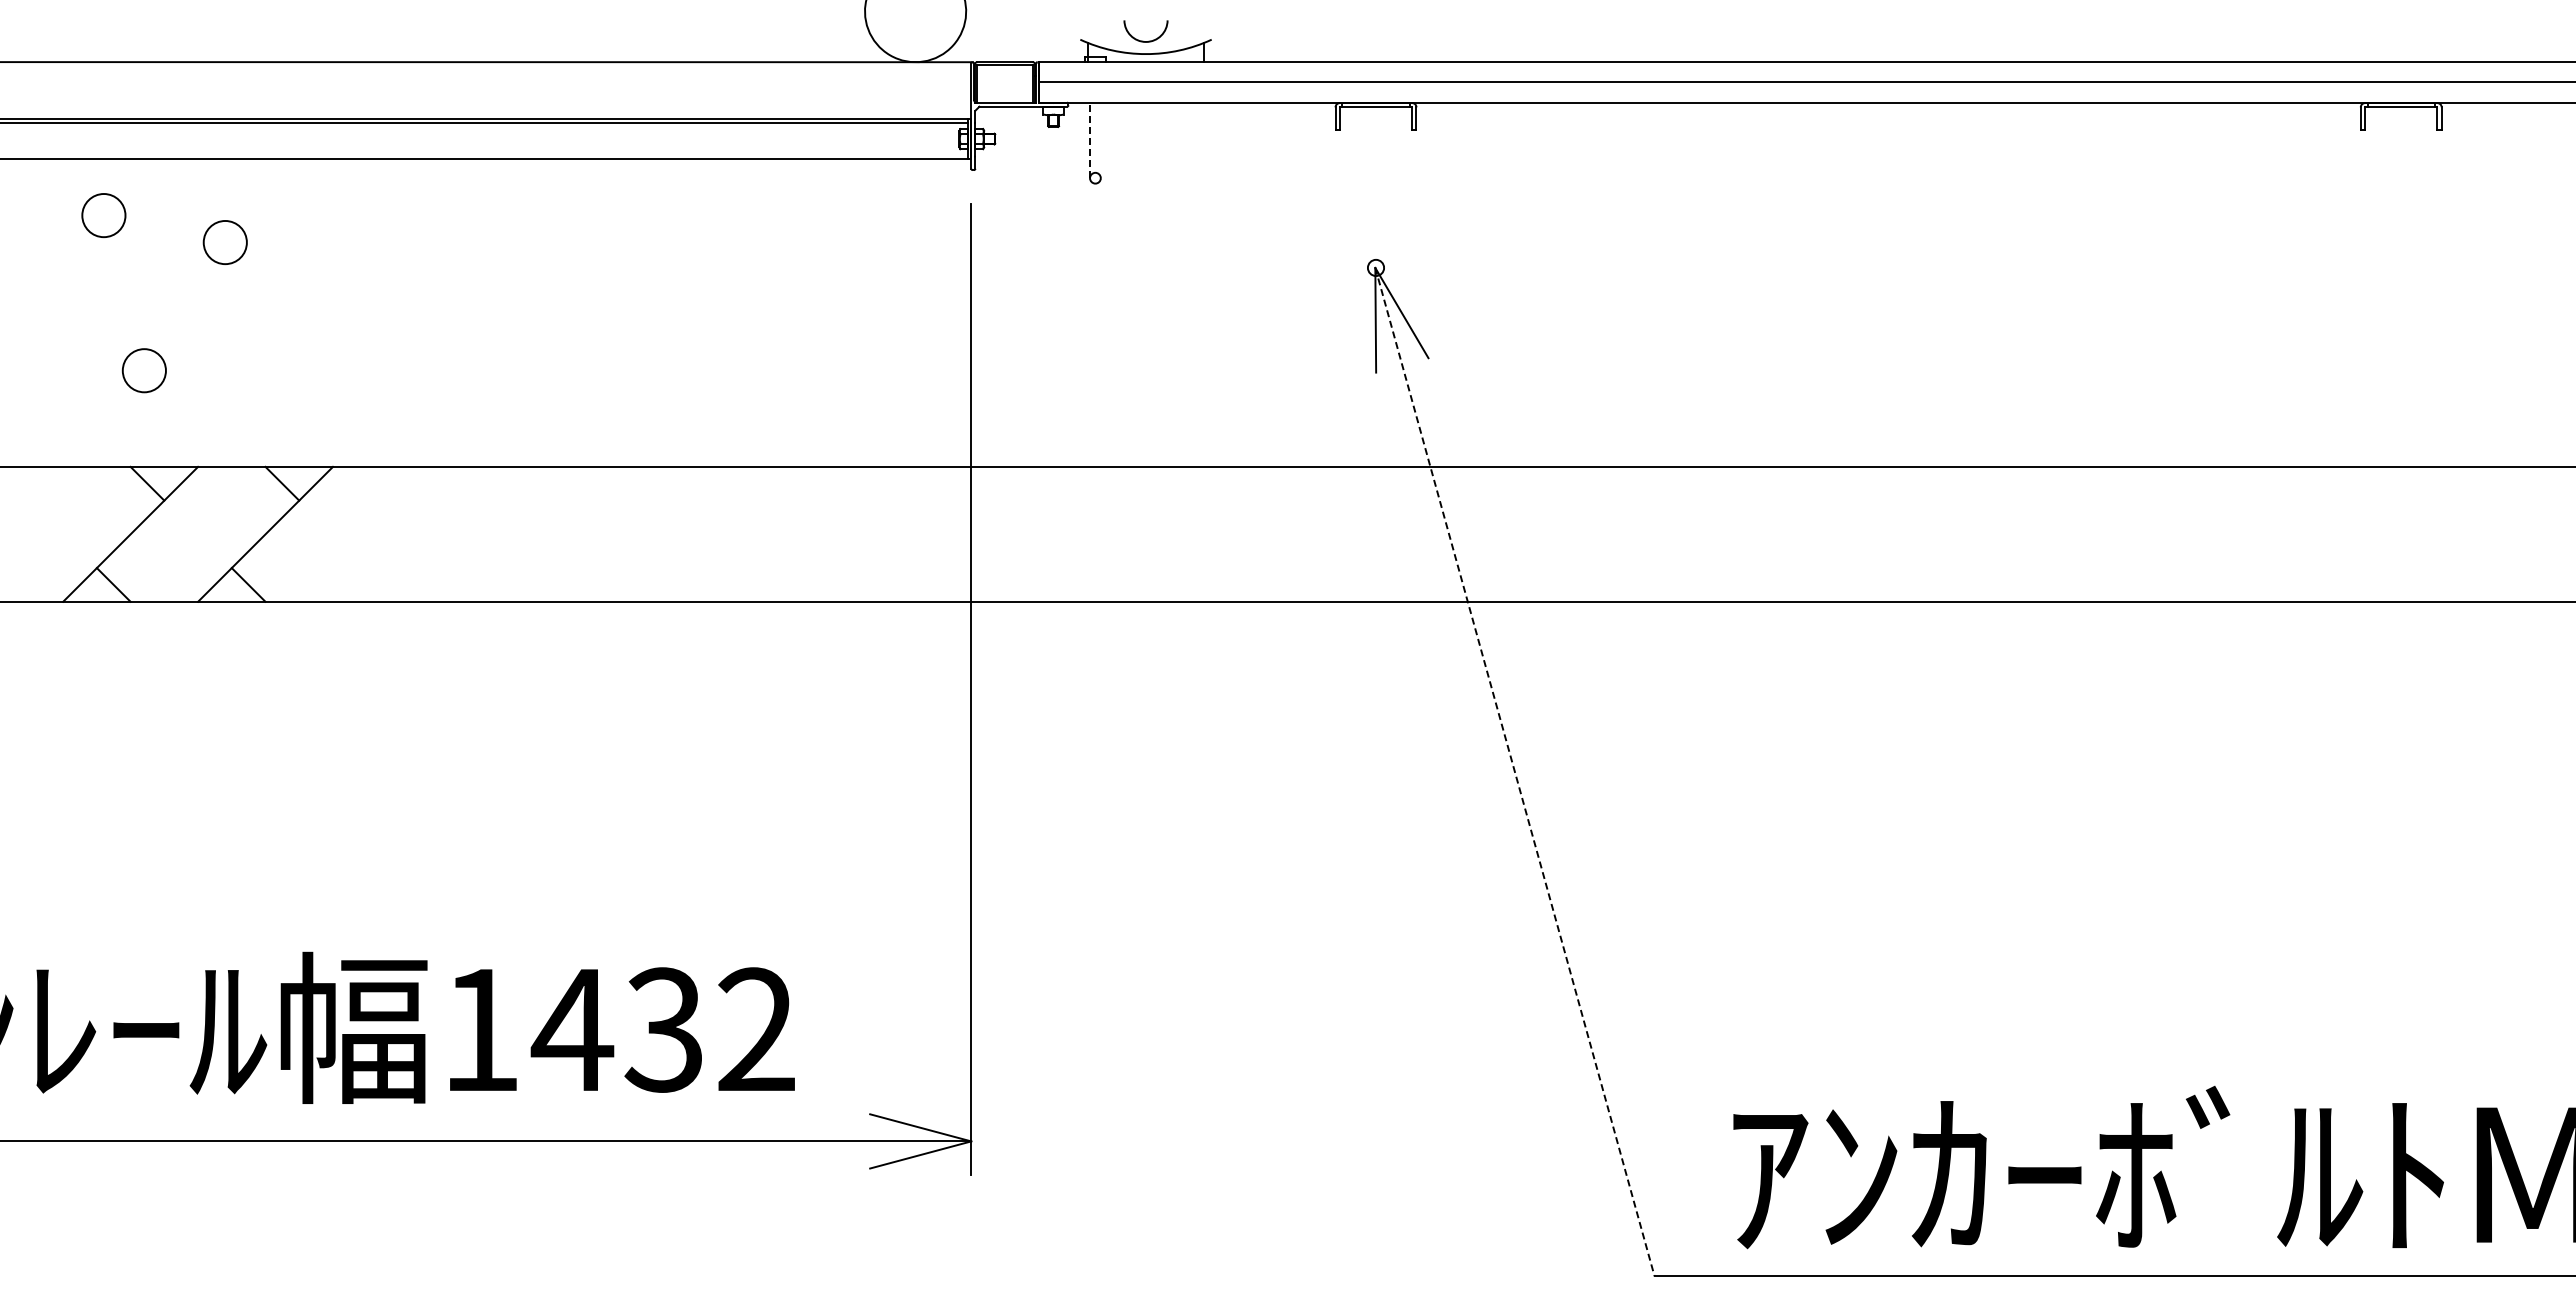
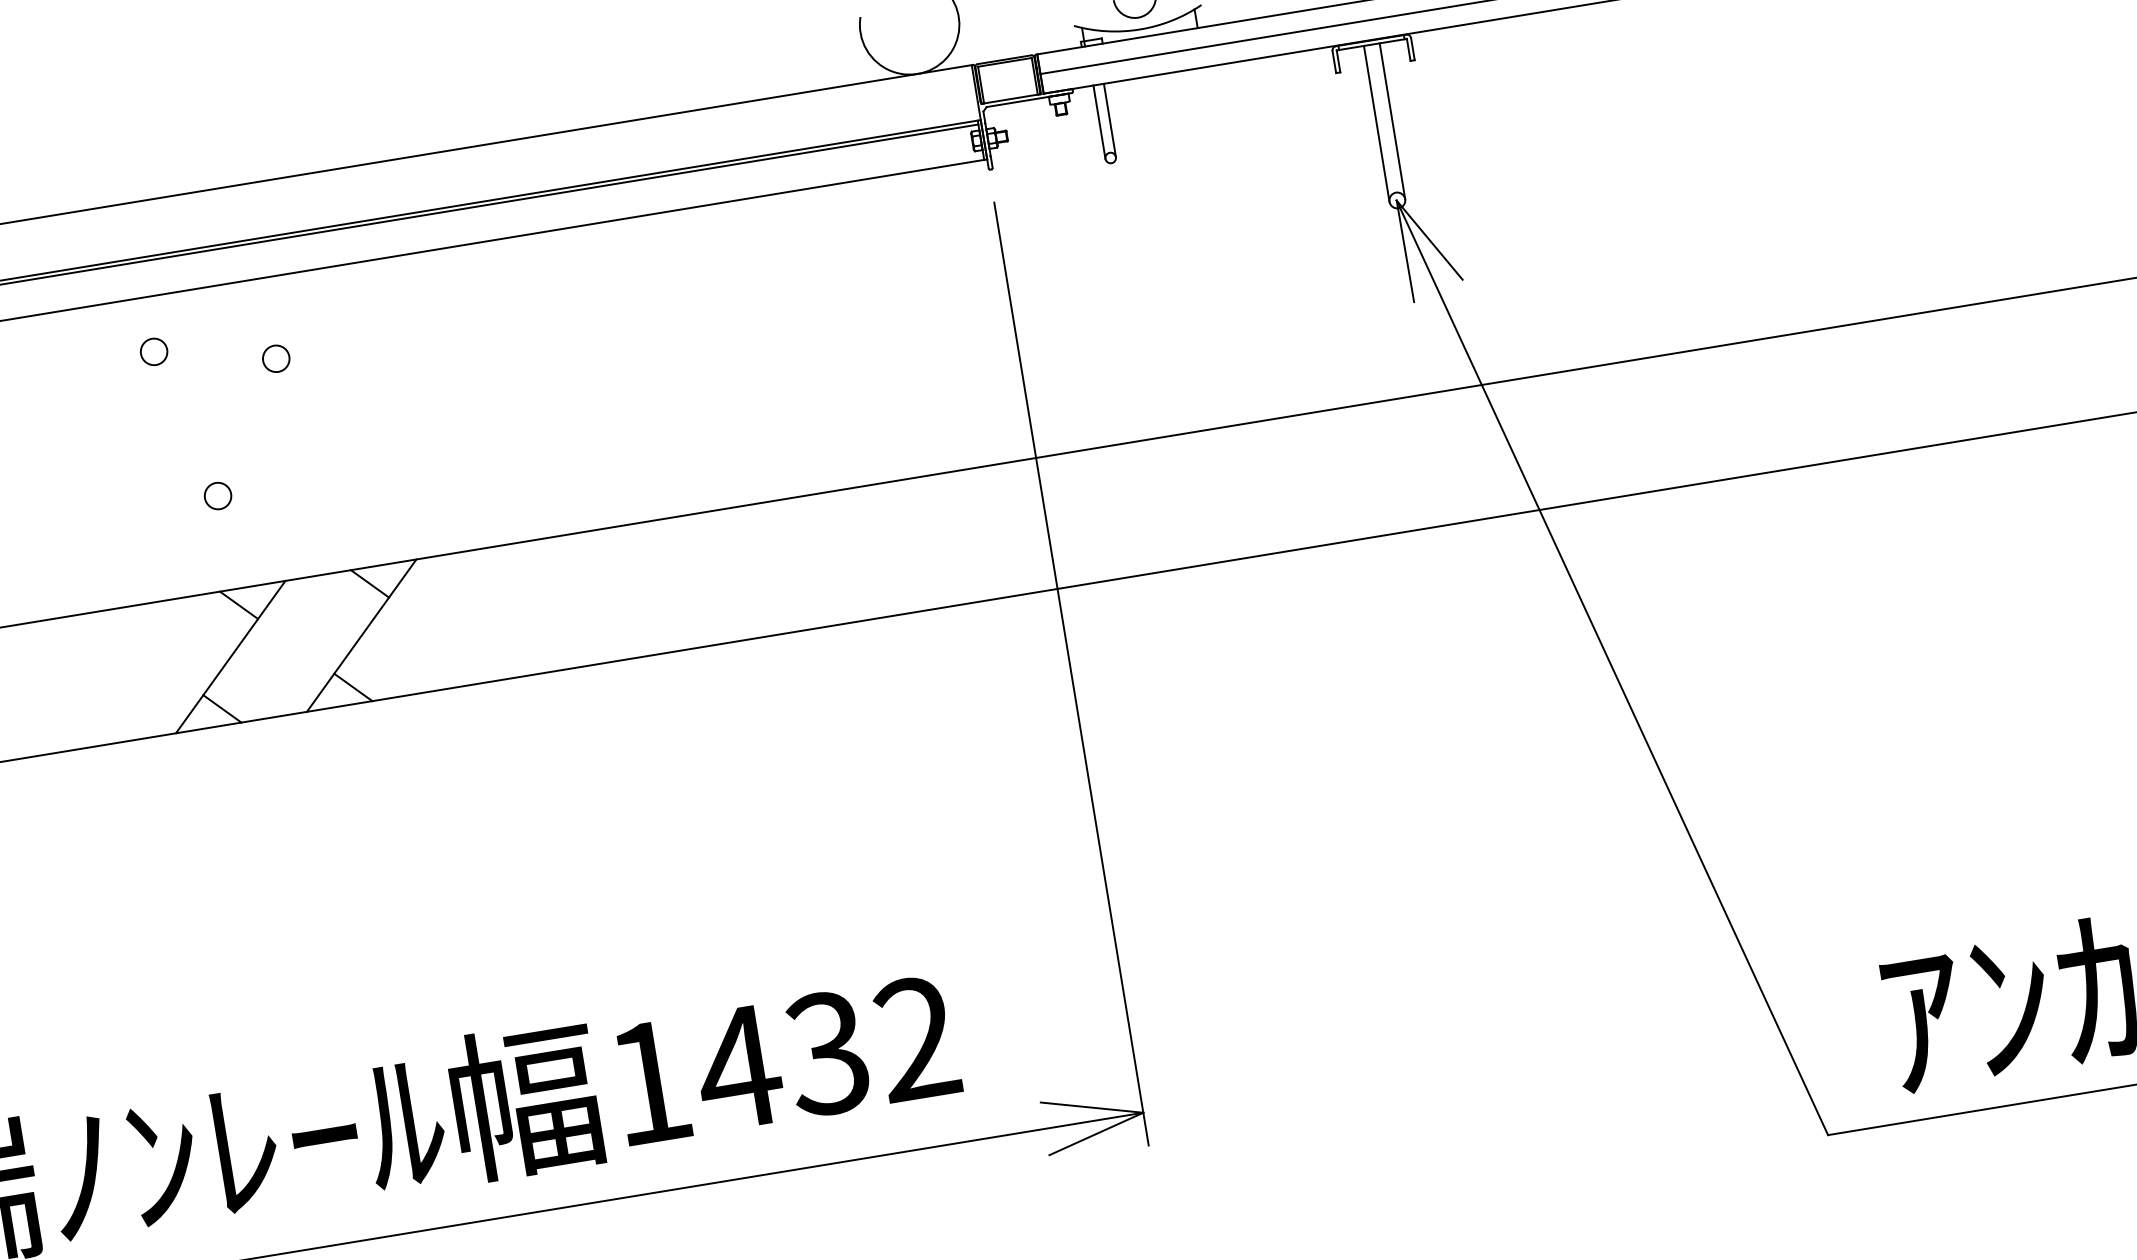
line: (1090, 140) -> (1099, 122), dashed -> solid
line: (1100, 140) -> (1109, 120), added
line: (1367, 187) -> (1376, 123), added
line: (1384, 187) -> (1392, 121), added
circle: (103, 215) -> (153, 351), size x0.62
circle: (224, 242) -> (275, 358), size x0.62
circle: (143, 370) -> (217, 495), size x0.62
line: (1515, 772) -> (1612, 668), dashed -> solid

